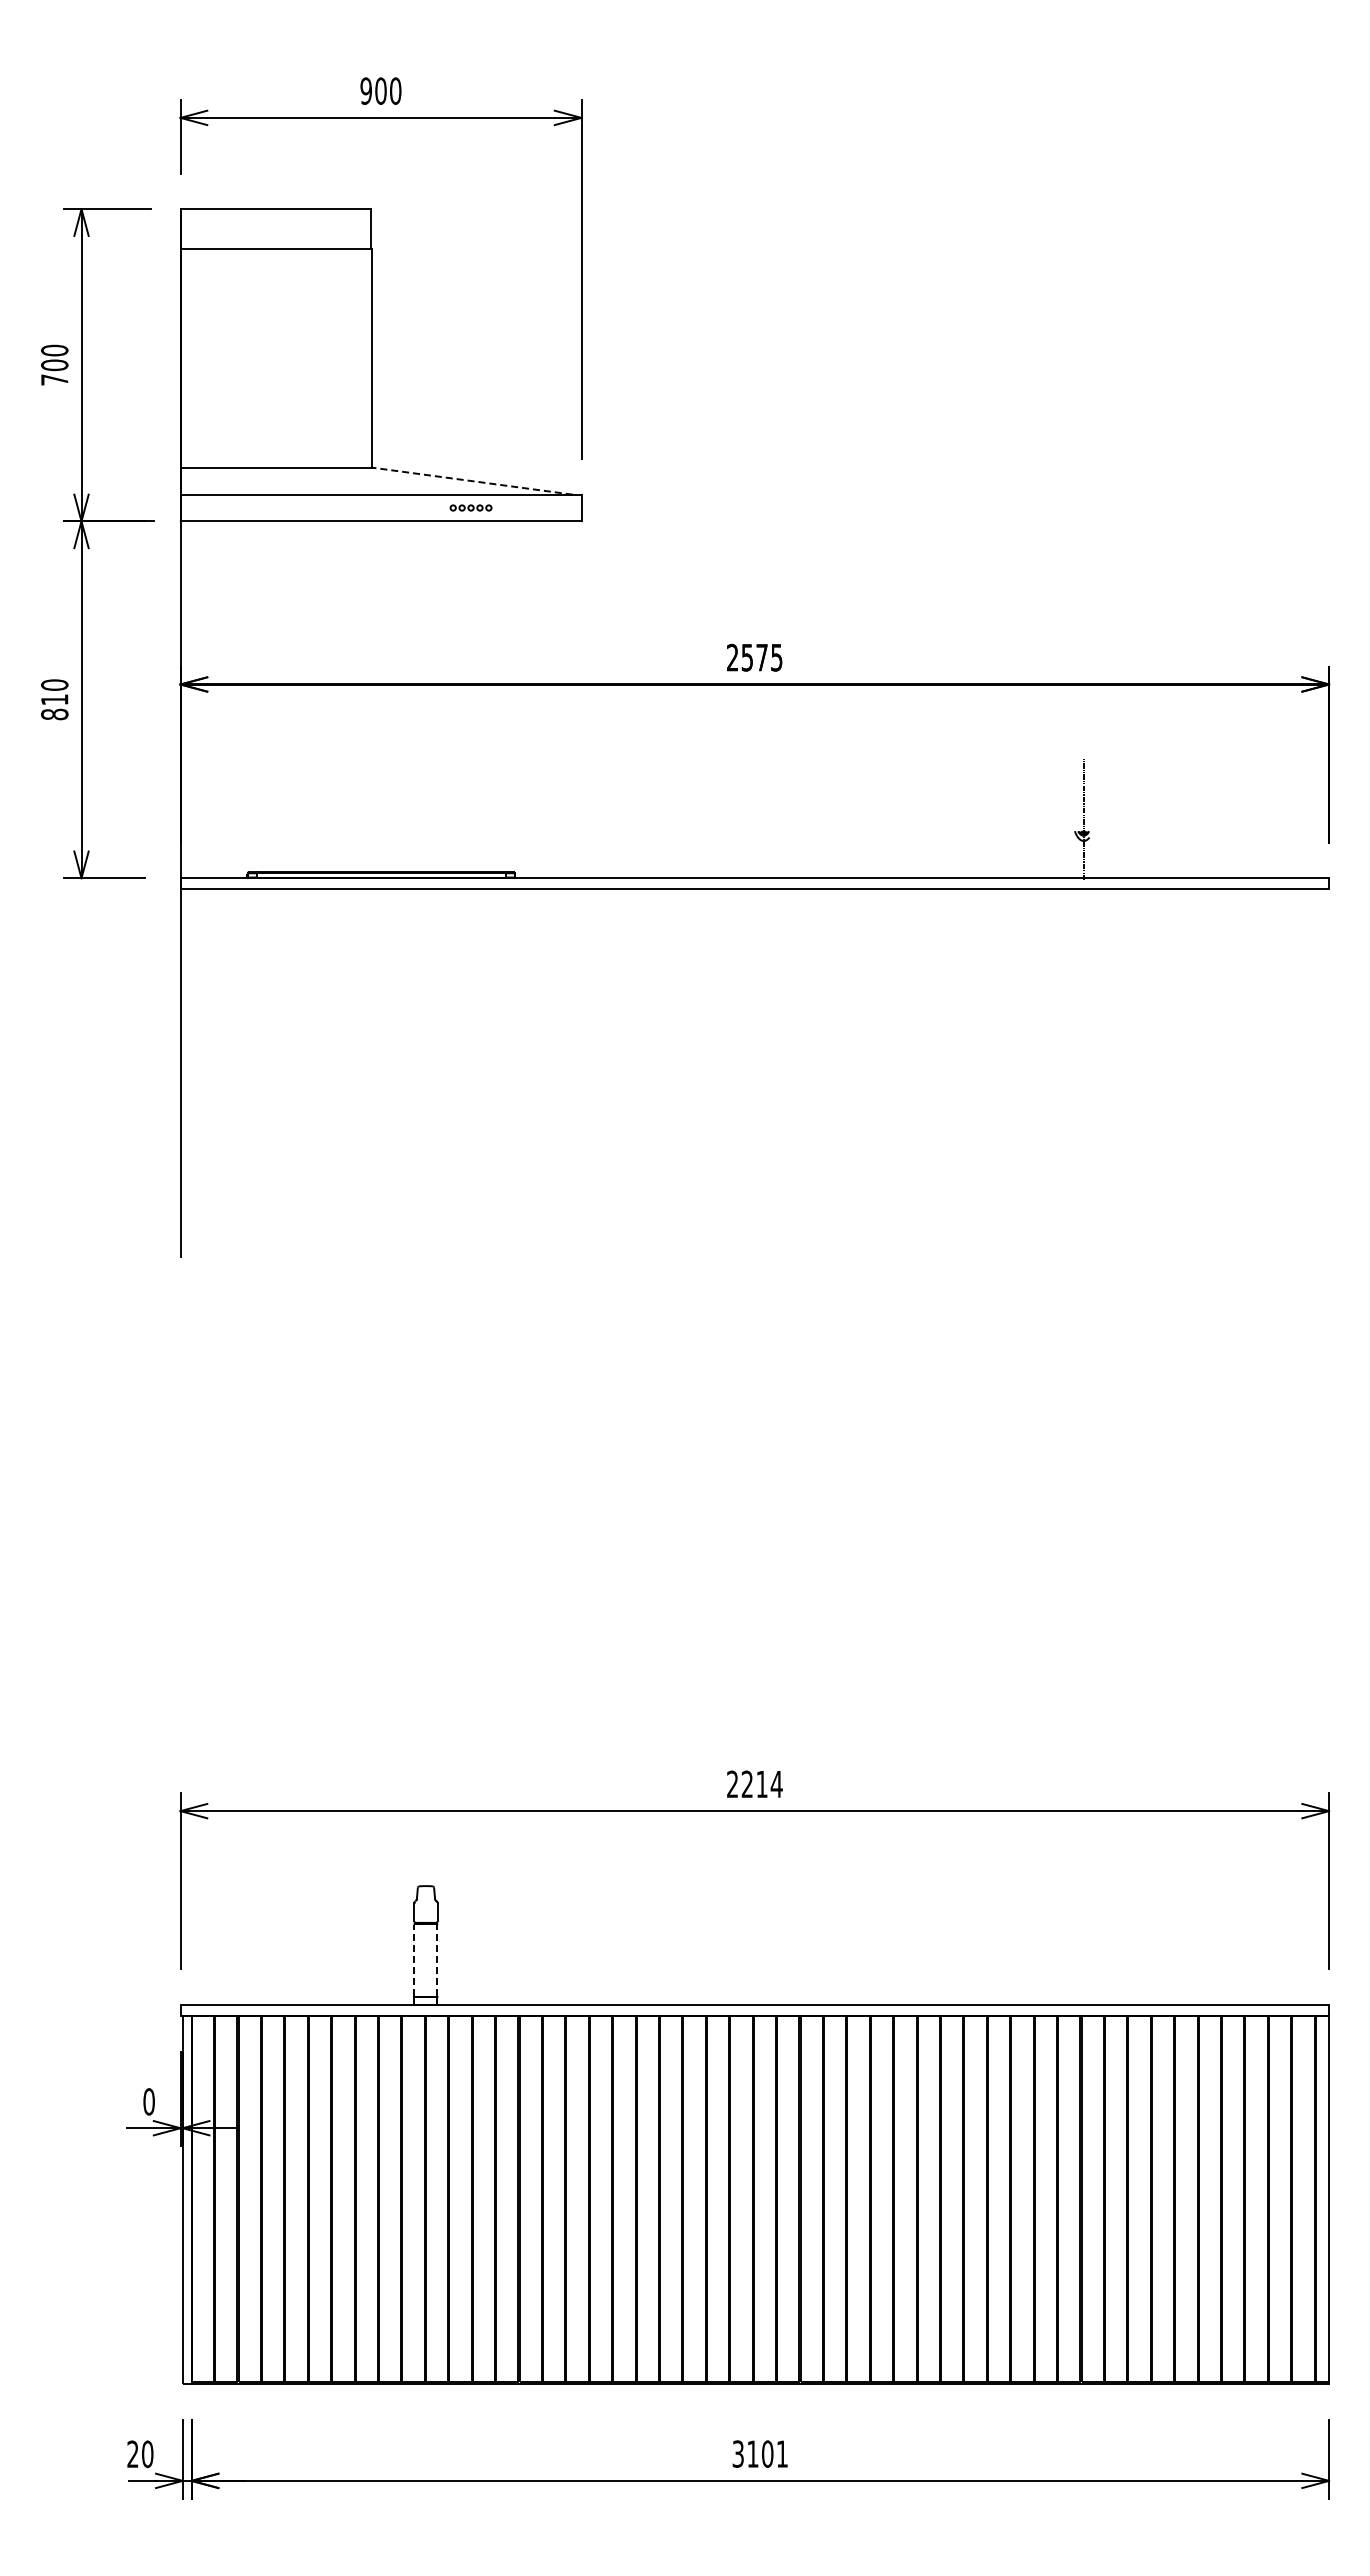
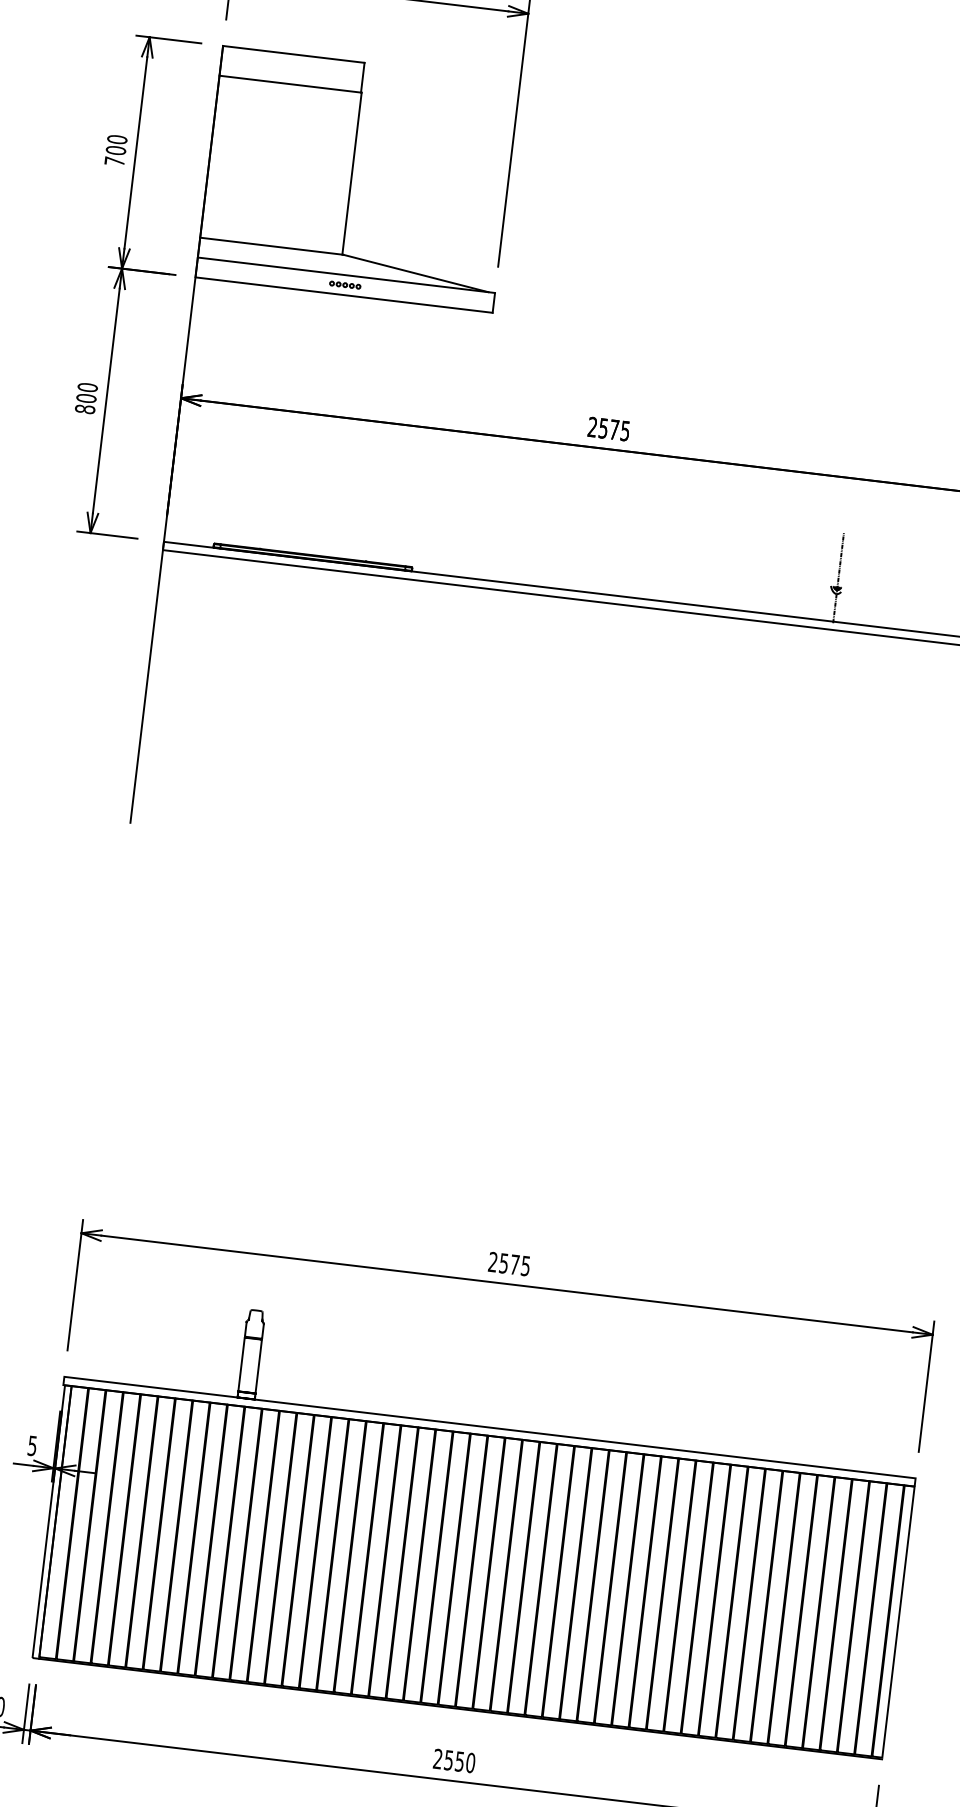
line: (472, 481) -> (415, 273), dashed -> solid
part: (470, 507) -> (344, 284), moved
text: (54, 699) -> (86, 398), 810 -> 800
text: (761, 1784) -> (514, 1264), 2214 -> 2575
line: (414, 1960) -> (241, 1364), dashed -> solid
line: (437, 1960) -> (258, 1366), dashed -> solid
text: (148, 2101) -> (32, 1445), 0 -> 5
text: (760, 2453) -> (454, 1760), 3101 -> 2550

